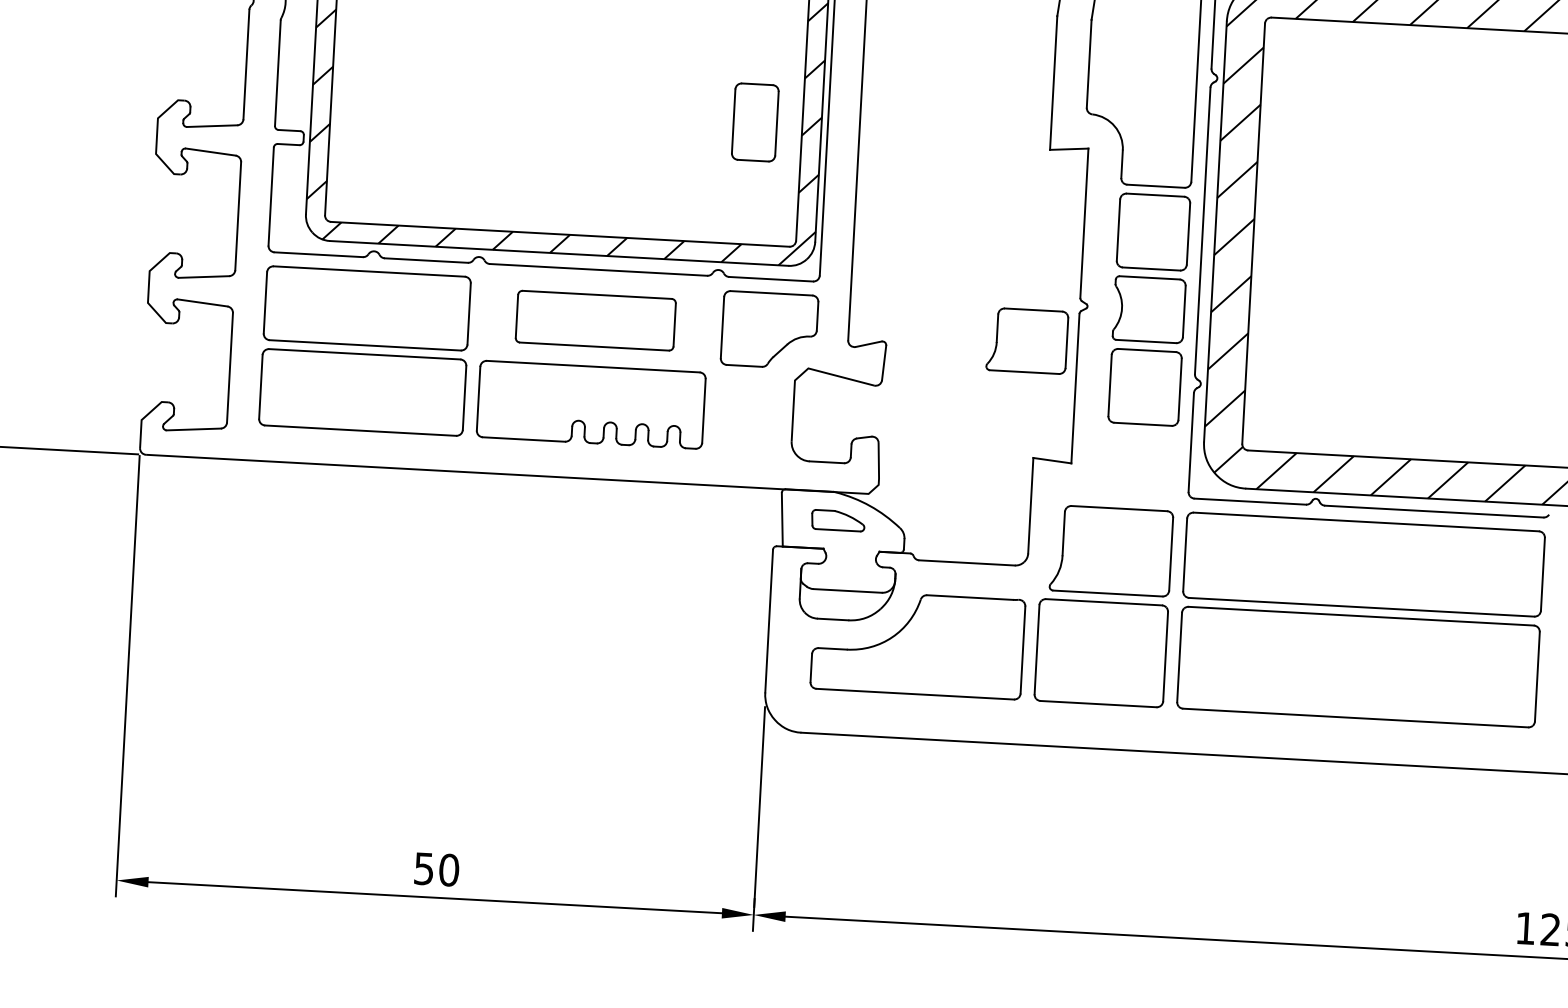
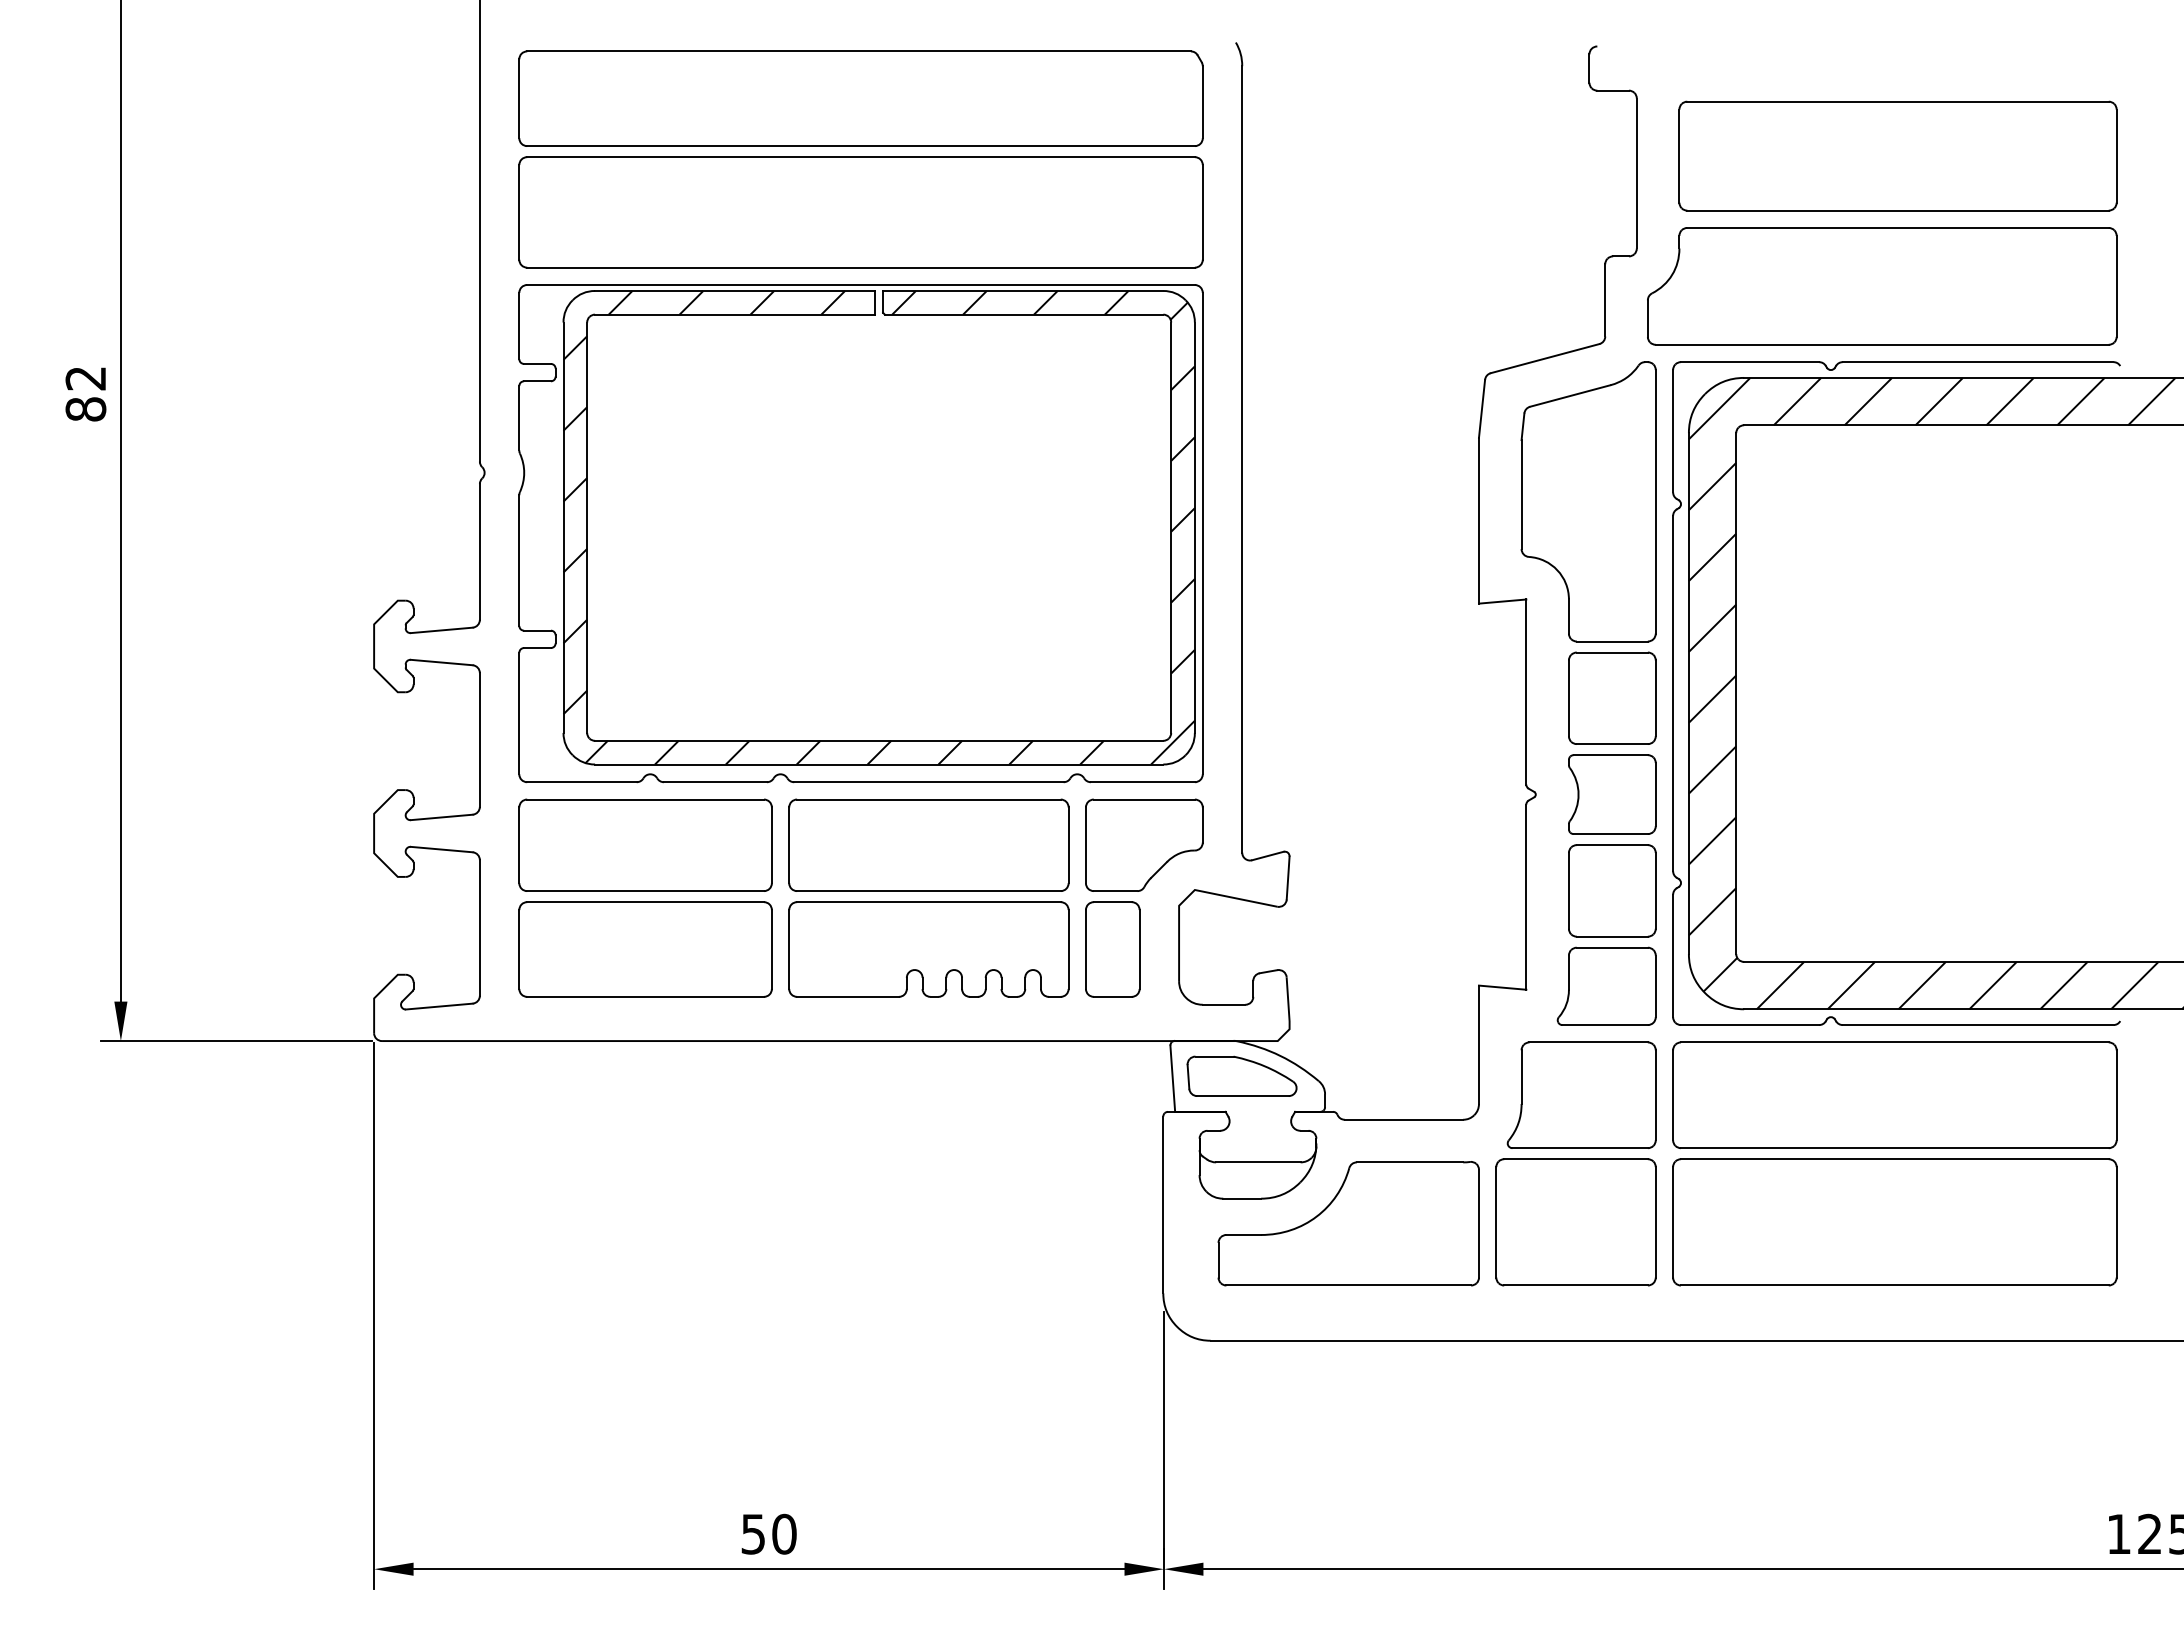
part: (755, 122) -> (1112, 949), moved
part: (595, 320) -> (928, 844), size x1.43
part: (1027, 340) -> (1606, 985), moved
part: (837, 520) -> (1241, 1075), size x1.67

